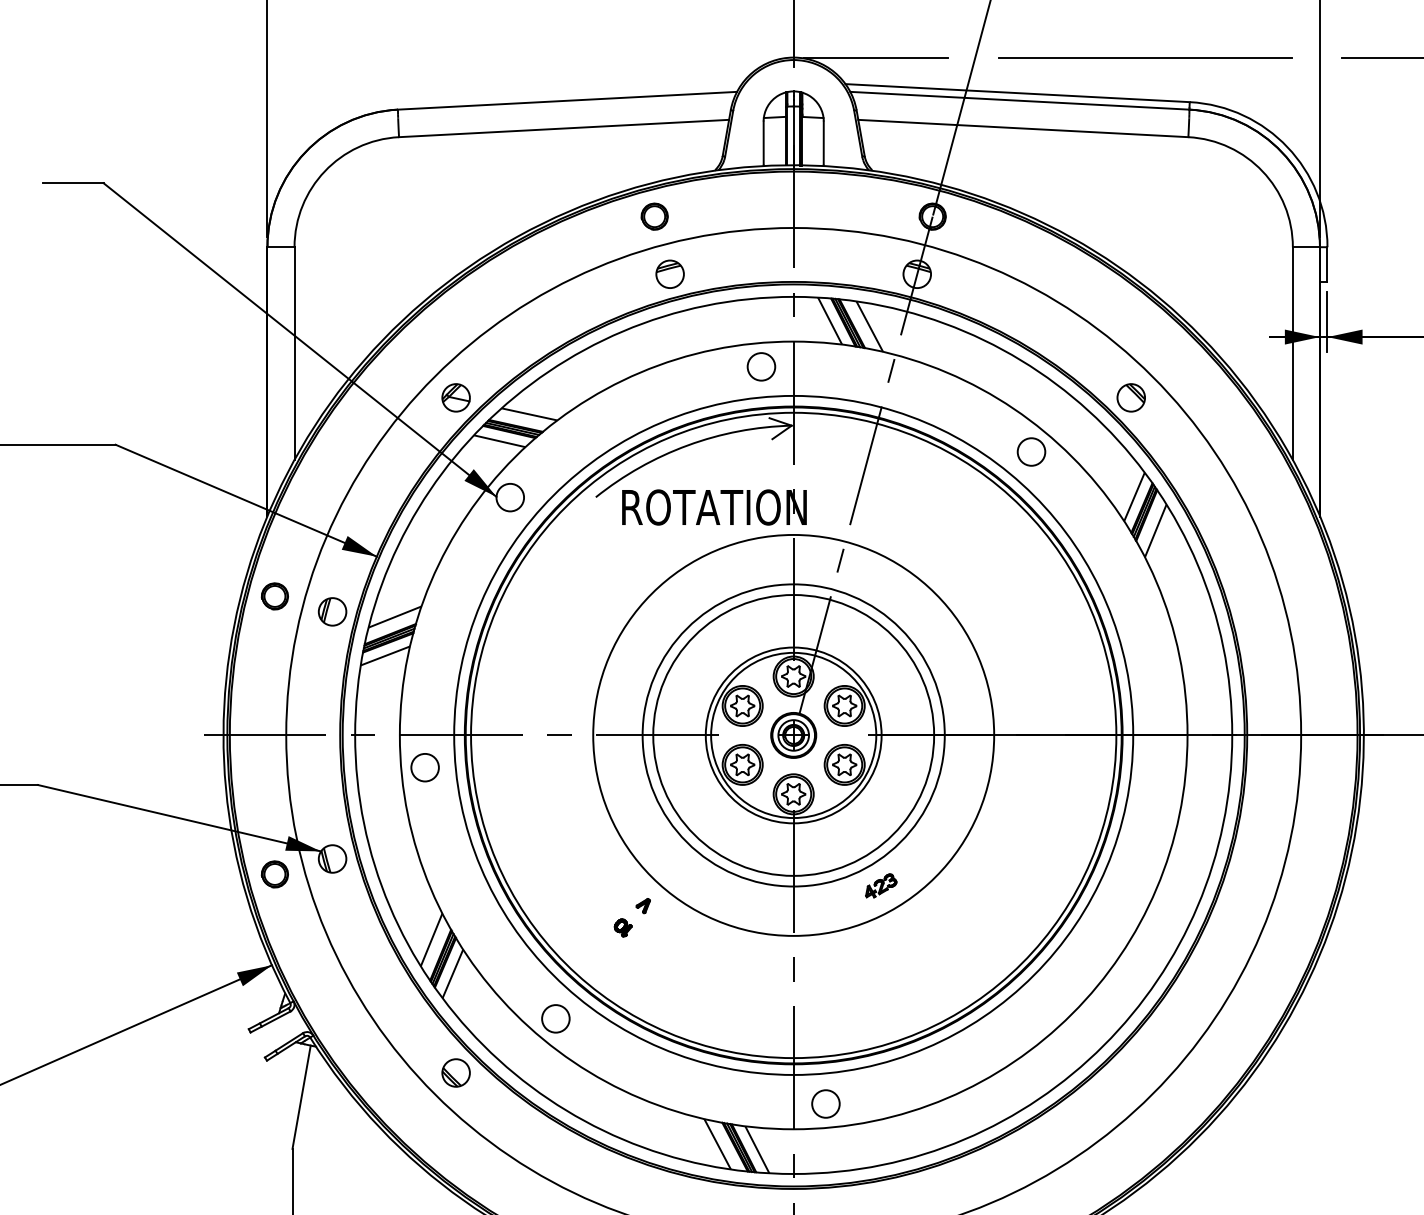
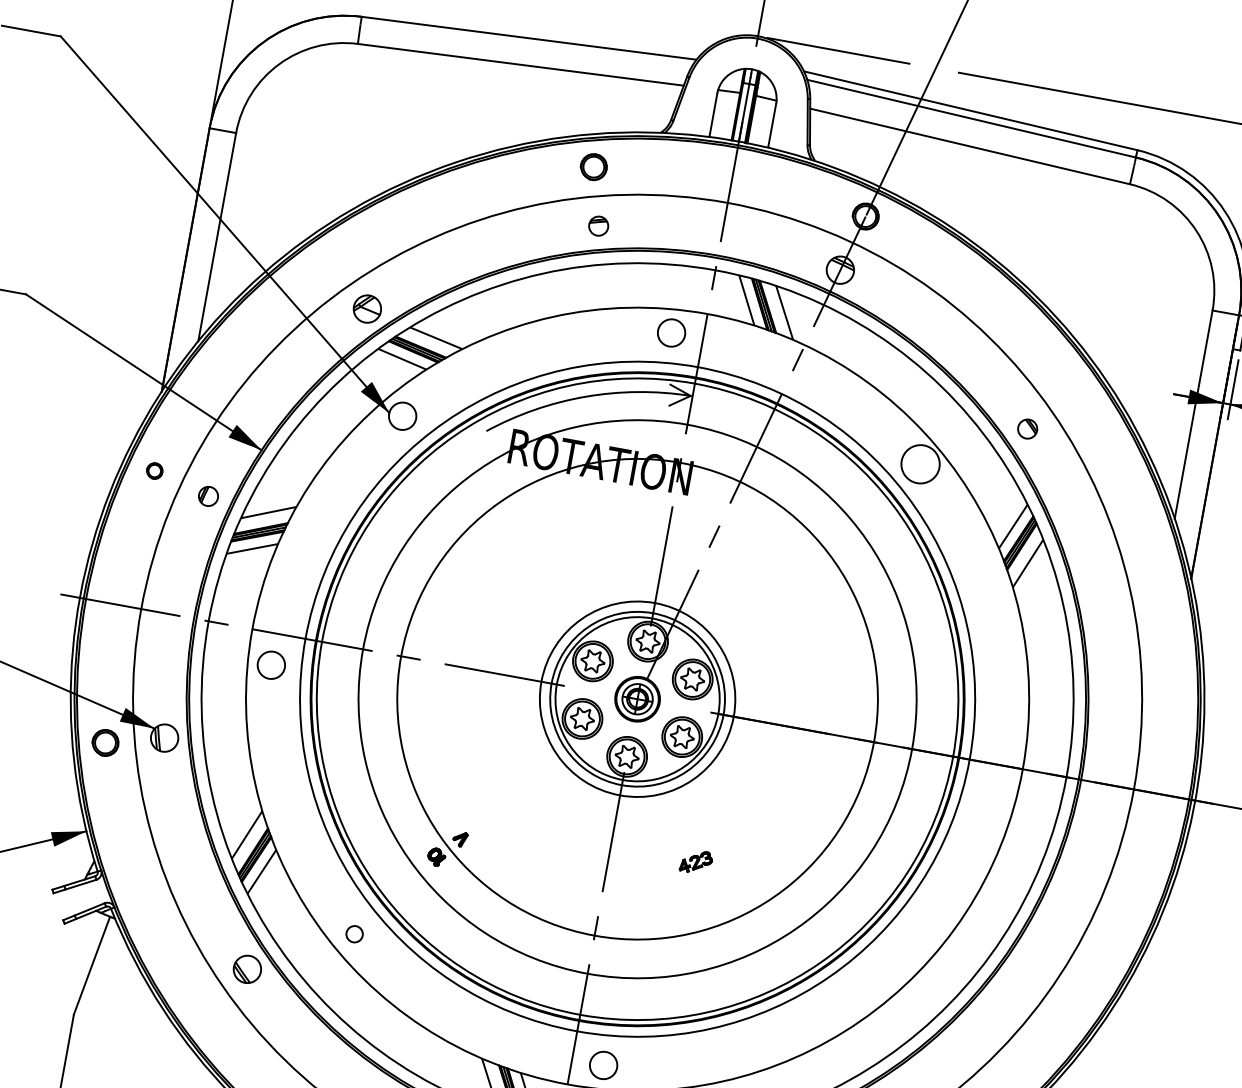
part: (669, 273) -> (598, 225), size x0.7
part: (1130, 397) -> (1027, 428), size x0.7
circle: (1031, 451) -> (920, 463), size x1.4
part: (274, 596) -> (154, 471), size x0.6
part: (332, 611) -> (208, 496), size x0.7
circle: (793, 734) -> (637, 698), size x1.4
circle: (793, 735) -> (637, 699), size x0.7
circle: (793, 735) -> (637, 699), size x1.6
circle: (555, 1018) -> (354, 933), size x0.6

